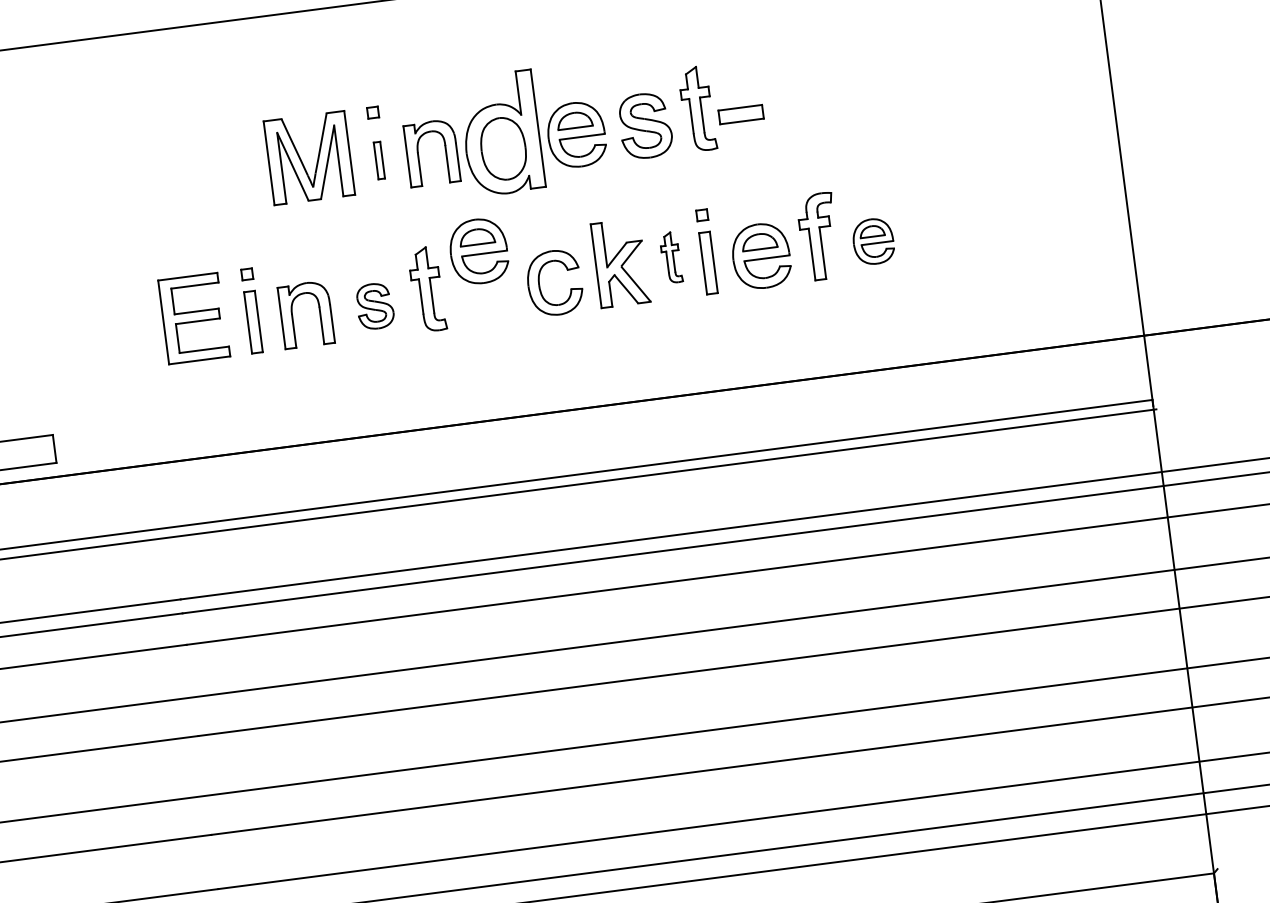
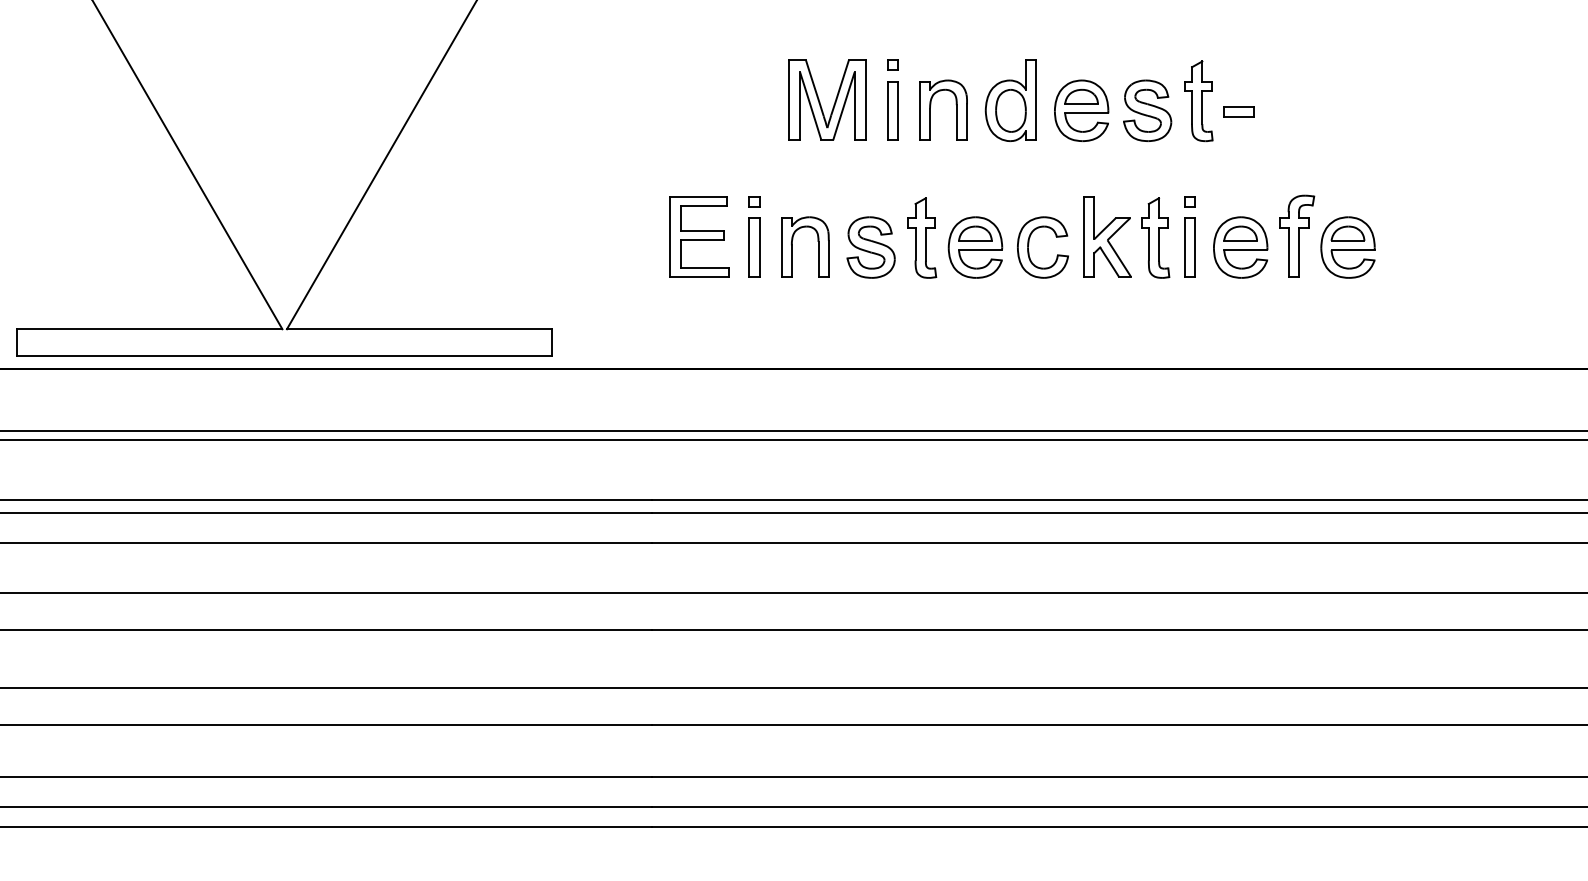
part: (740, 114) -> (1238, 111), size x0.71
part: (500, 133) -> (1010, 100), size x0.71
part: (378, 160) -> (892, 110), size x1.67
part: (872, 241) -> (1347, 247), size x1.43
part: (478, 251) -> (975, 247), moved
part: (670, 257) -> (1155, 237), size x1.67
part: (374, 306) -> (870, 247), size x1.43

